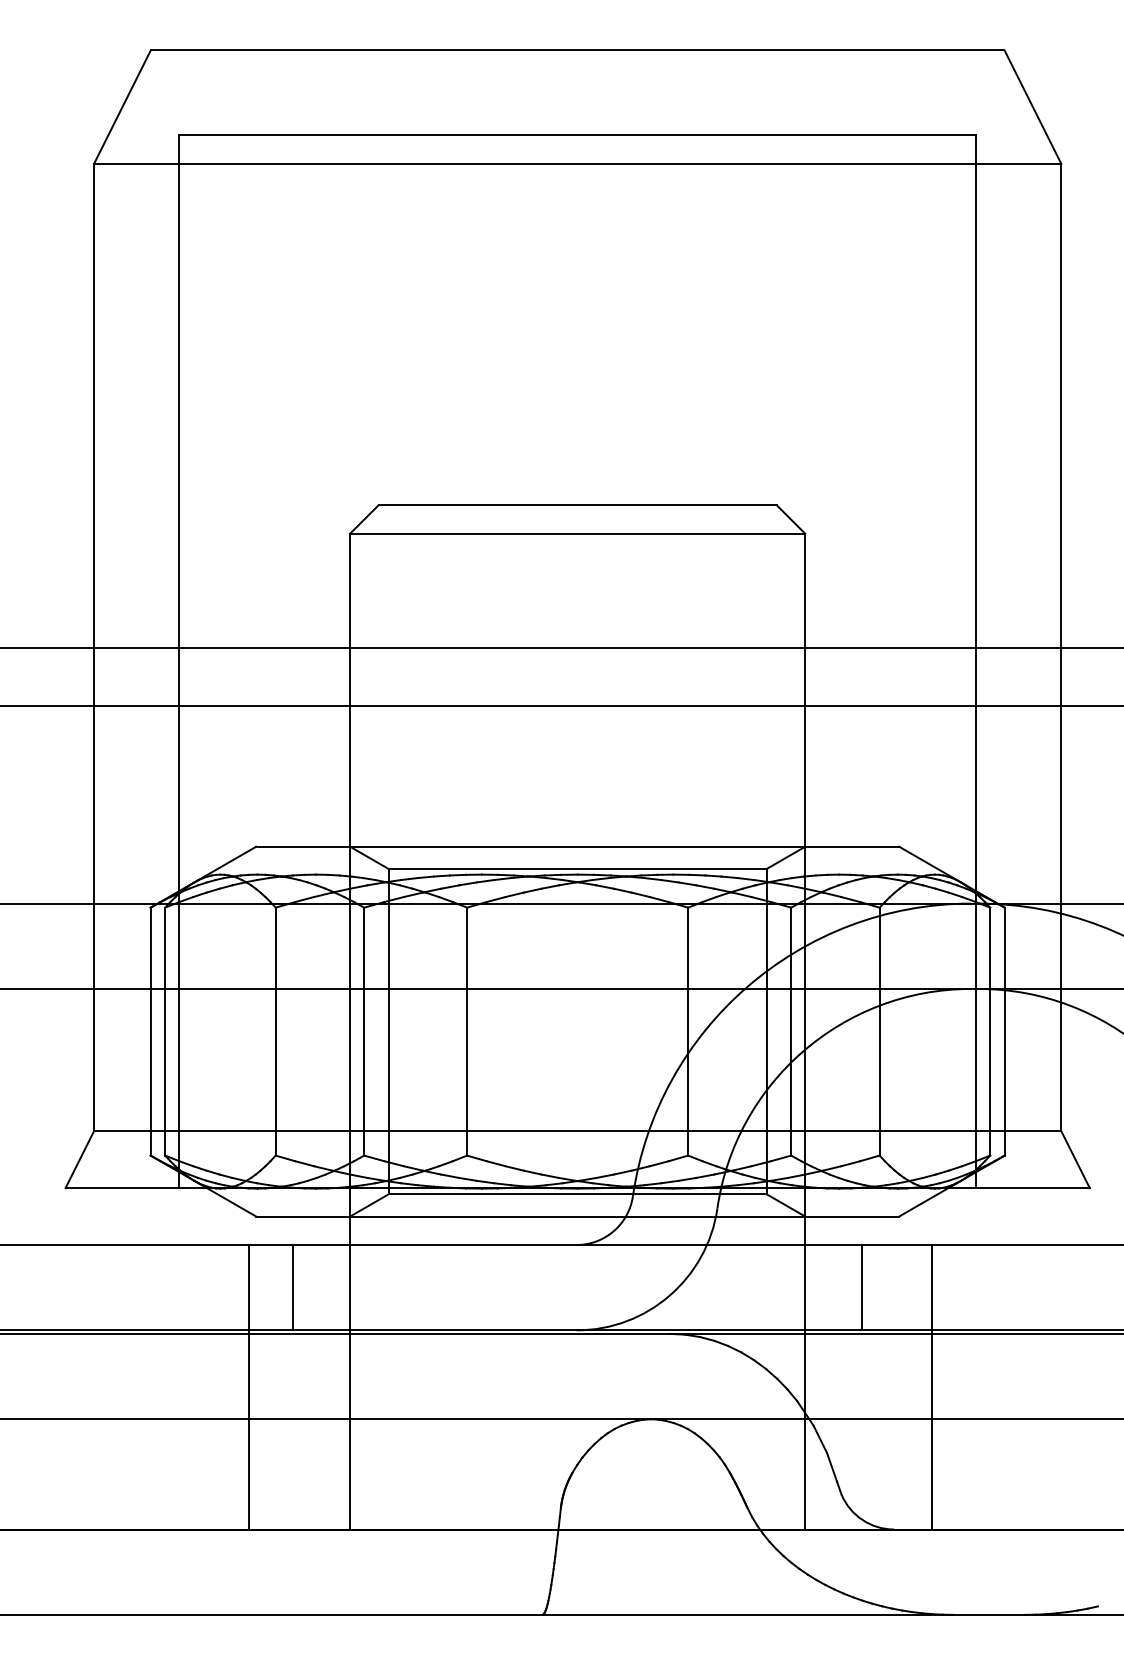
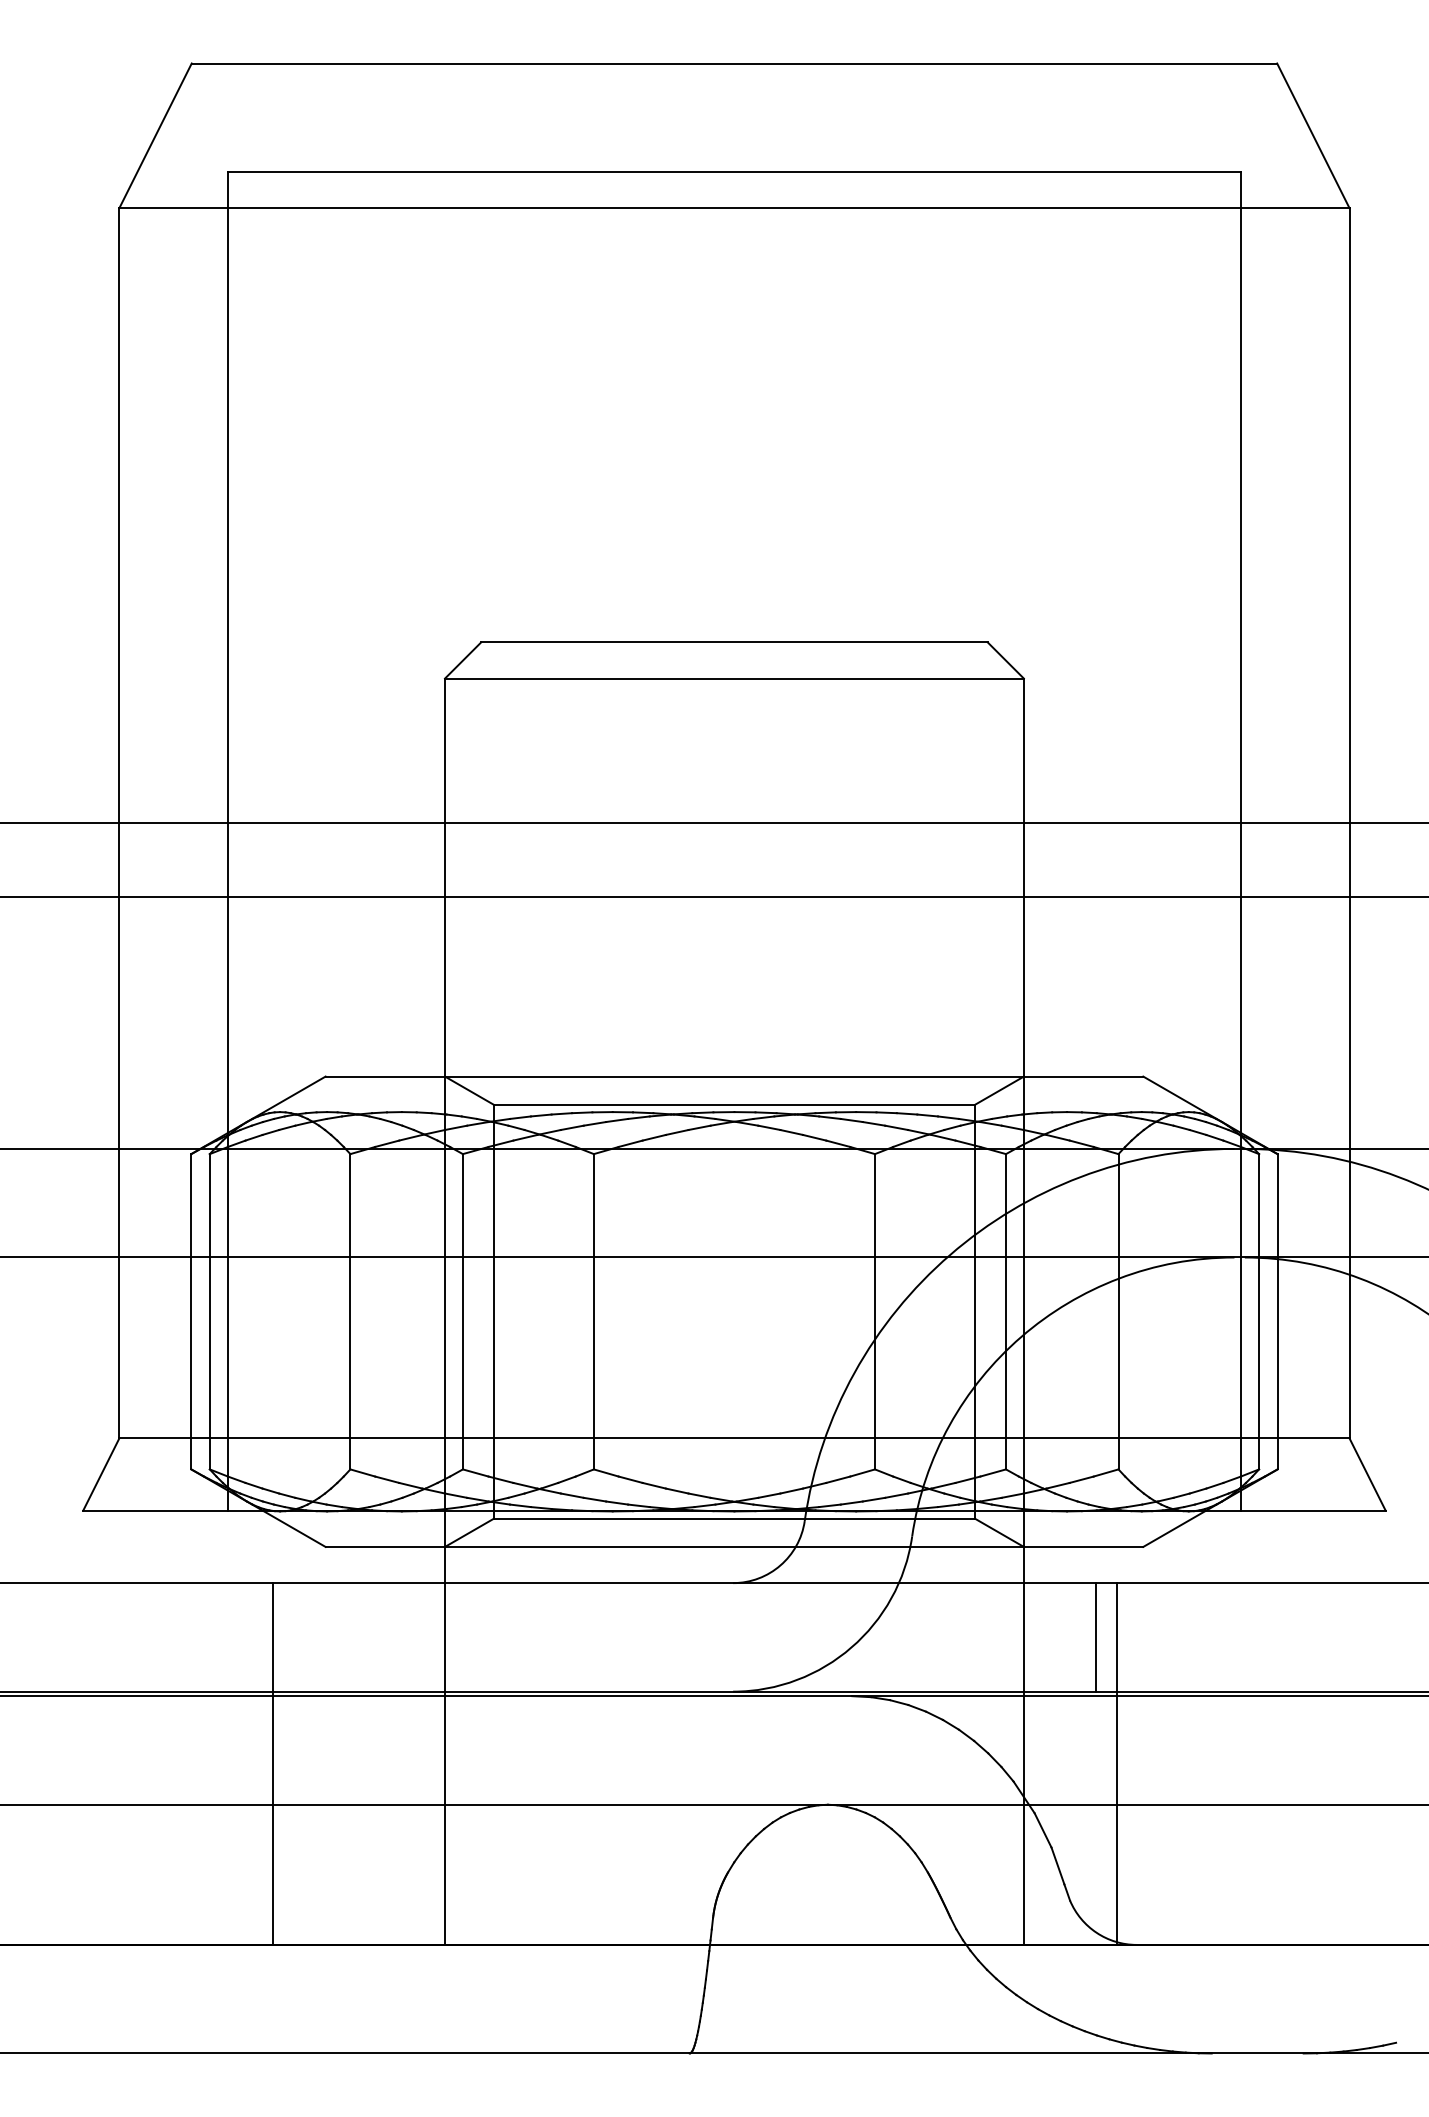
line: (293, 1287) -> (372, 1637), removed
line: (249, 1386) -> (272, 1763), moved
line: (932, 1386) -> (1117, 1763), moved

